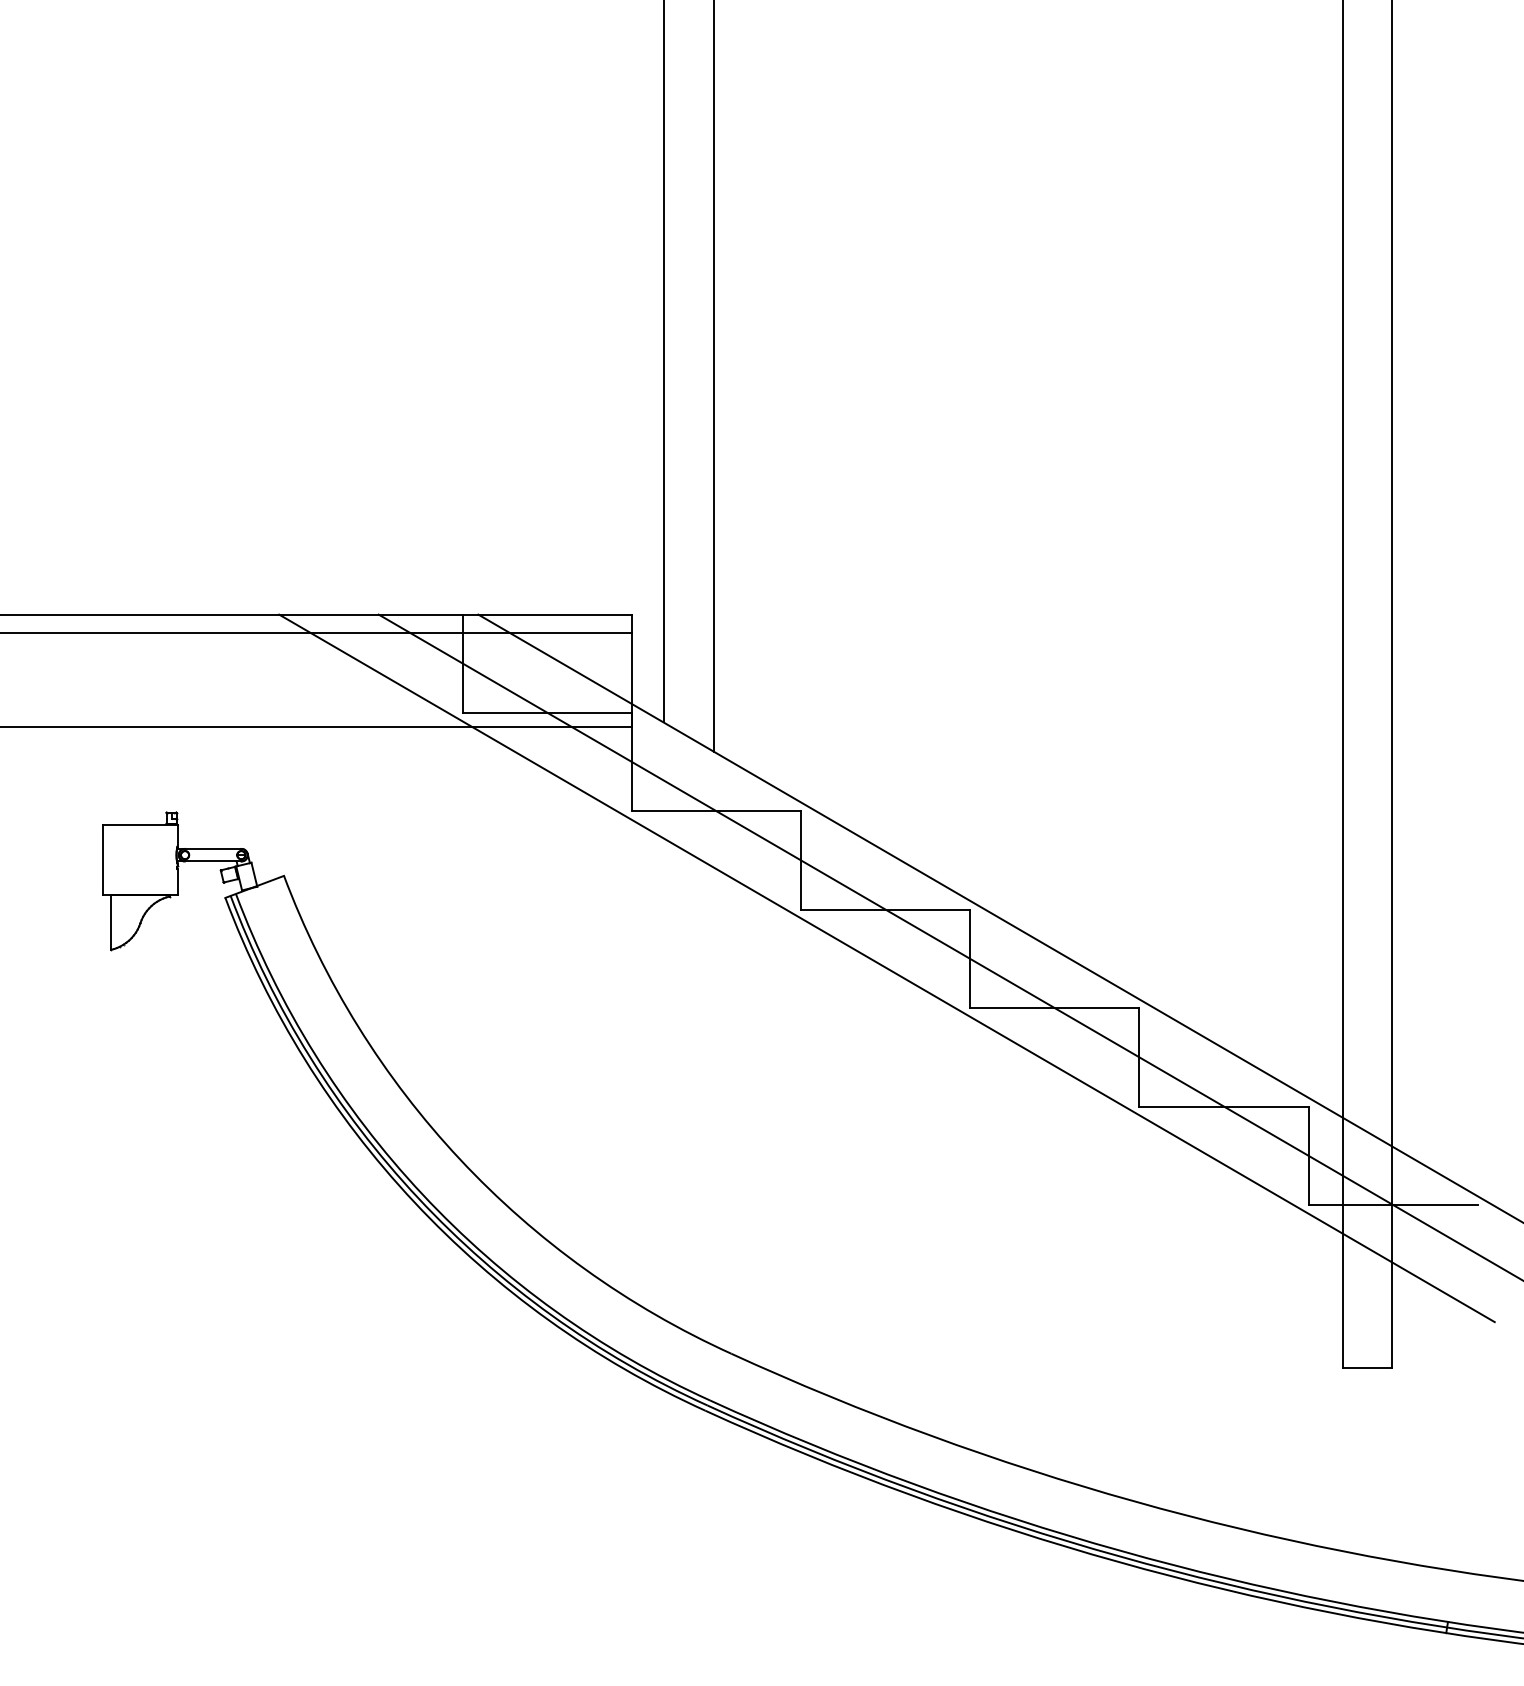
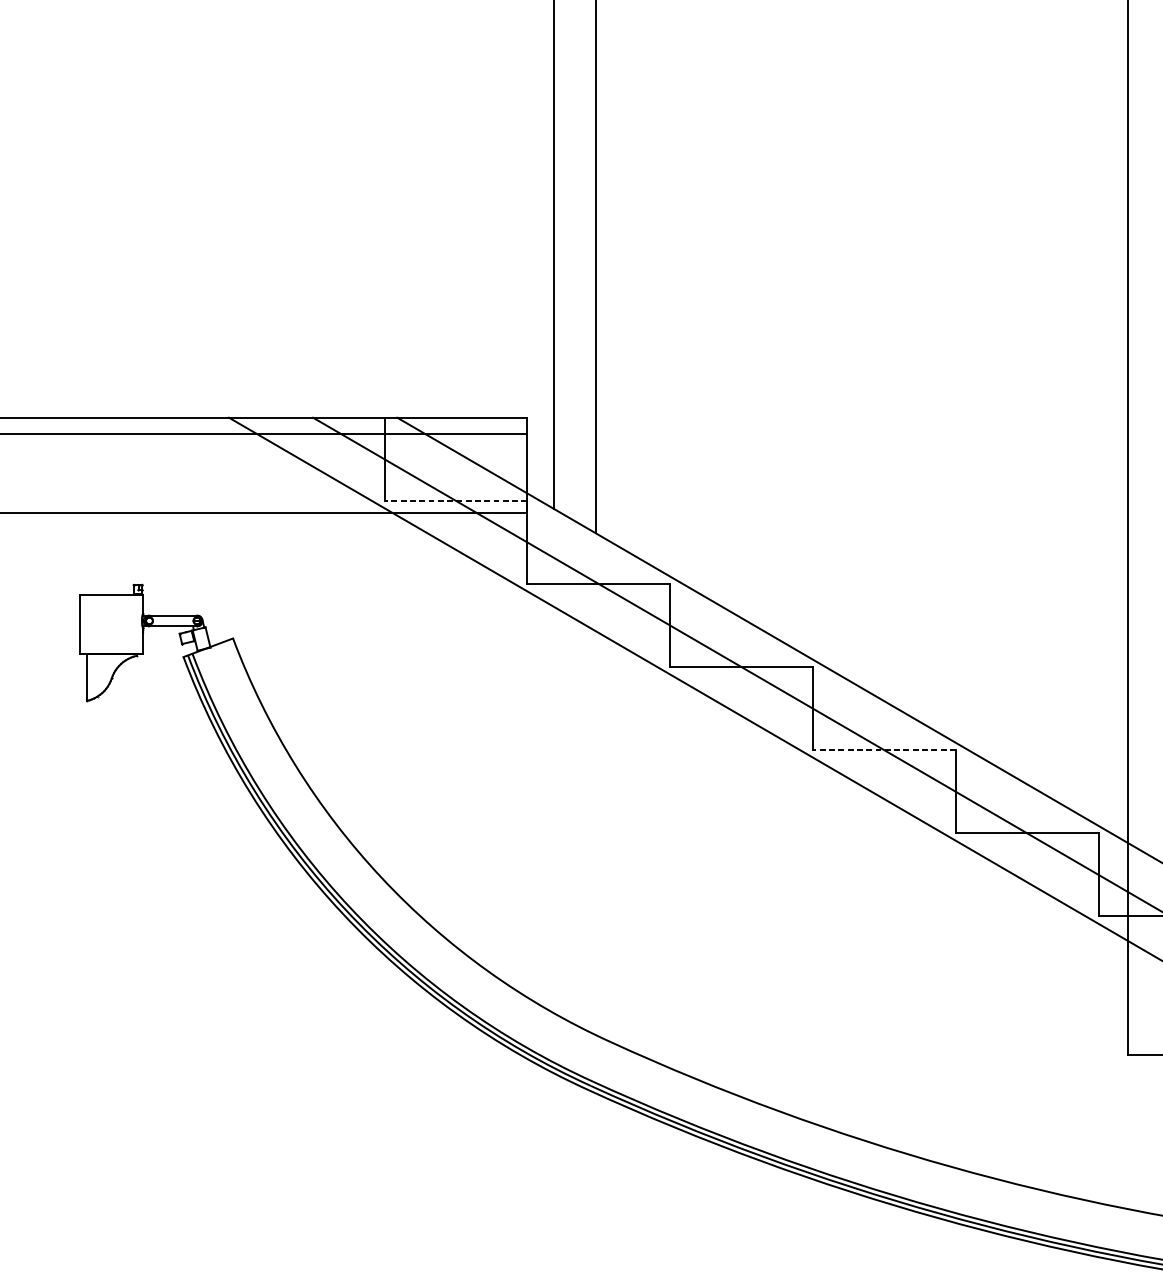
line: (547, 713) -> (455, 501), solid -> dashed
line: (1054, 1008) -> (884, 750), solid -> dashed

